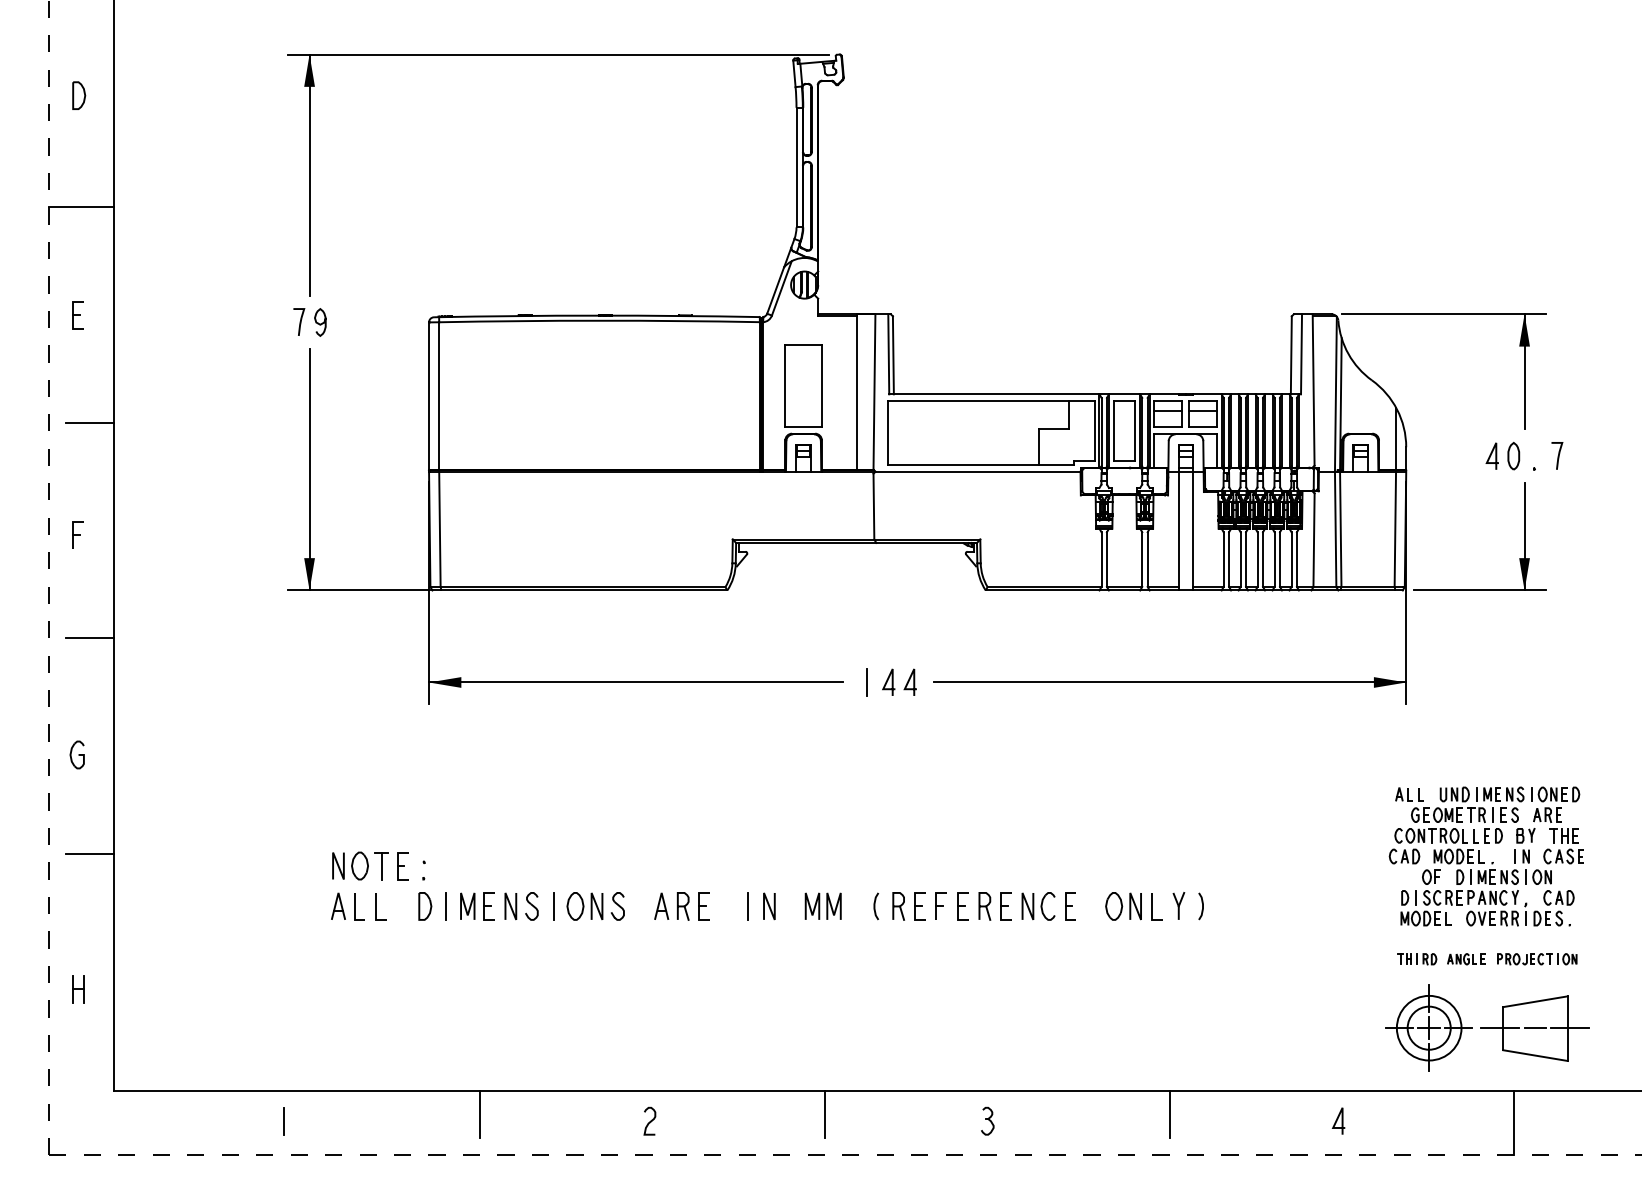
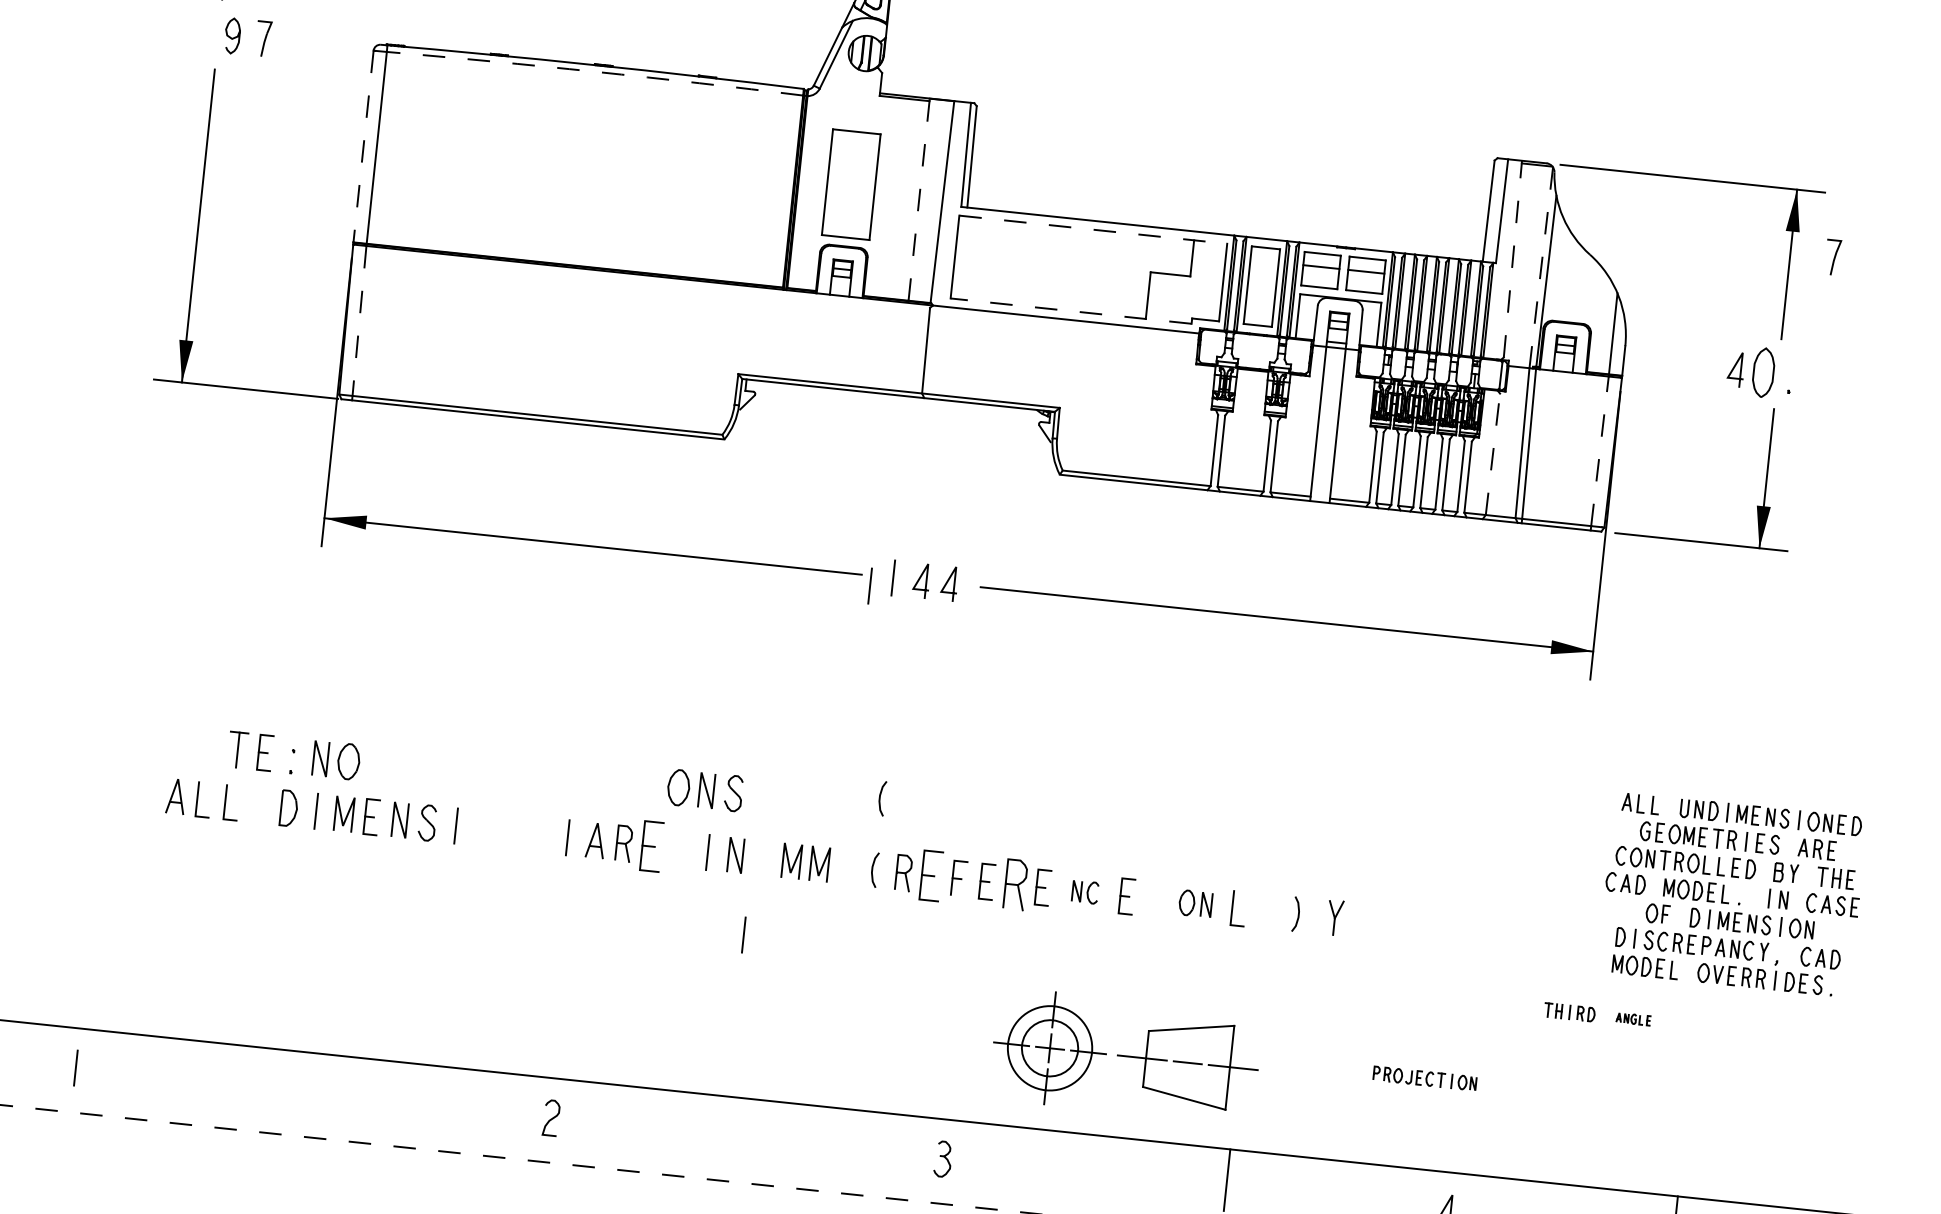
arc: (599, 320) -> (595, 71), solid -> dashed
part: (299, 321) -> (263, 38), moved
line: (1313, 389) -> (1512, 258), solid -> dashed
line: (856, 392) -> (919, 200), solid -> dashed
line: (1335, 394) -> (1540, 268), solid -> dashed
line: (429, 396) -> (364, 146), solid -> dashed
line: (992, 401) -> (1094, 230), solid -> dashed
part: (1513, 455) -> (1763, 371), size x1.4
curve: (1558, 455) -> (1834, 256), moved
line: (981, 464) -> (1071, 310), solid -> dashed
line: (439, 529) -> (358, 321), solid -> dashed
line: (1395, 529) -> (1600, 451), solid -> dashed
line: (1314, 540) -> (1493, 454), solid -> dashed
line: (849, 690) -> (869, 586), added
curve: (875, 851) -> (881, 798), added
part: (1485, 856) -> (1730, 894), moved
part: (350, 865) -> (336, 759), moved
part: (1178, 905) -> (1334, 917), moved
part: (595, 906) -> (704, 790), moved
line: (639, 906) -> (567, 837), added
part: (703, 906) -> (650, 846), size x1.4
part: (919, 906) -> (930, 876), size x1.4
part: (984, 906) -> (1015, 884), size x1.4
part: (1038, 906) -> (1085, 892), size x0.6
part: (1123, 906) -> (1195, 903), size x0.7
part: (1466, 959) -> (1633, 1019), size x0.7
part: (1537, 959) -> (1425, 1078), moved
line: (781, 966) -> (743, 935), added
part: (1487, 1027) -> (1125, 1055), moved
line: (480, 1114) -> (332, 1086), removed
line: (824, 1114) -> (778, 1133), removed
part: (987, 1120) -> (943, 1158), moved

